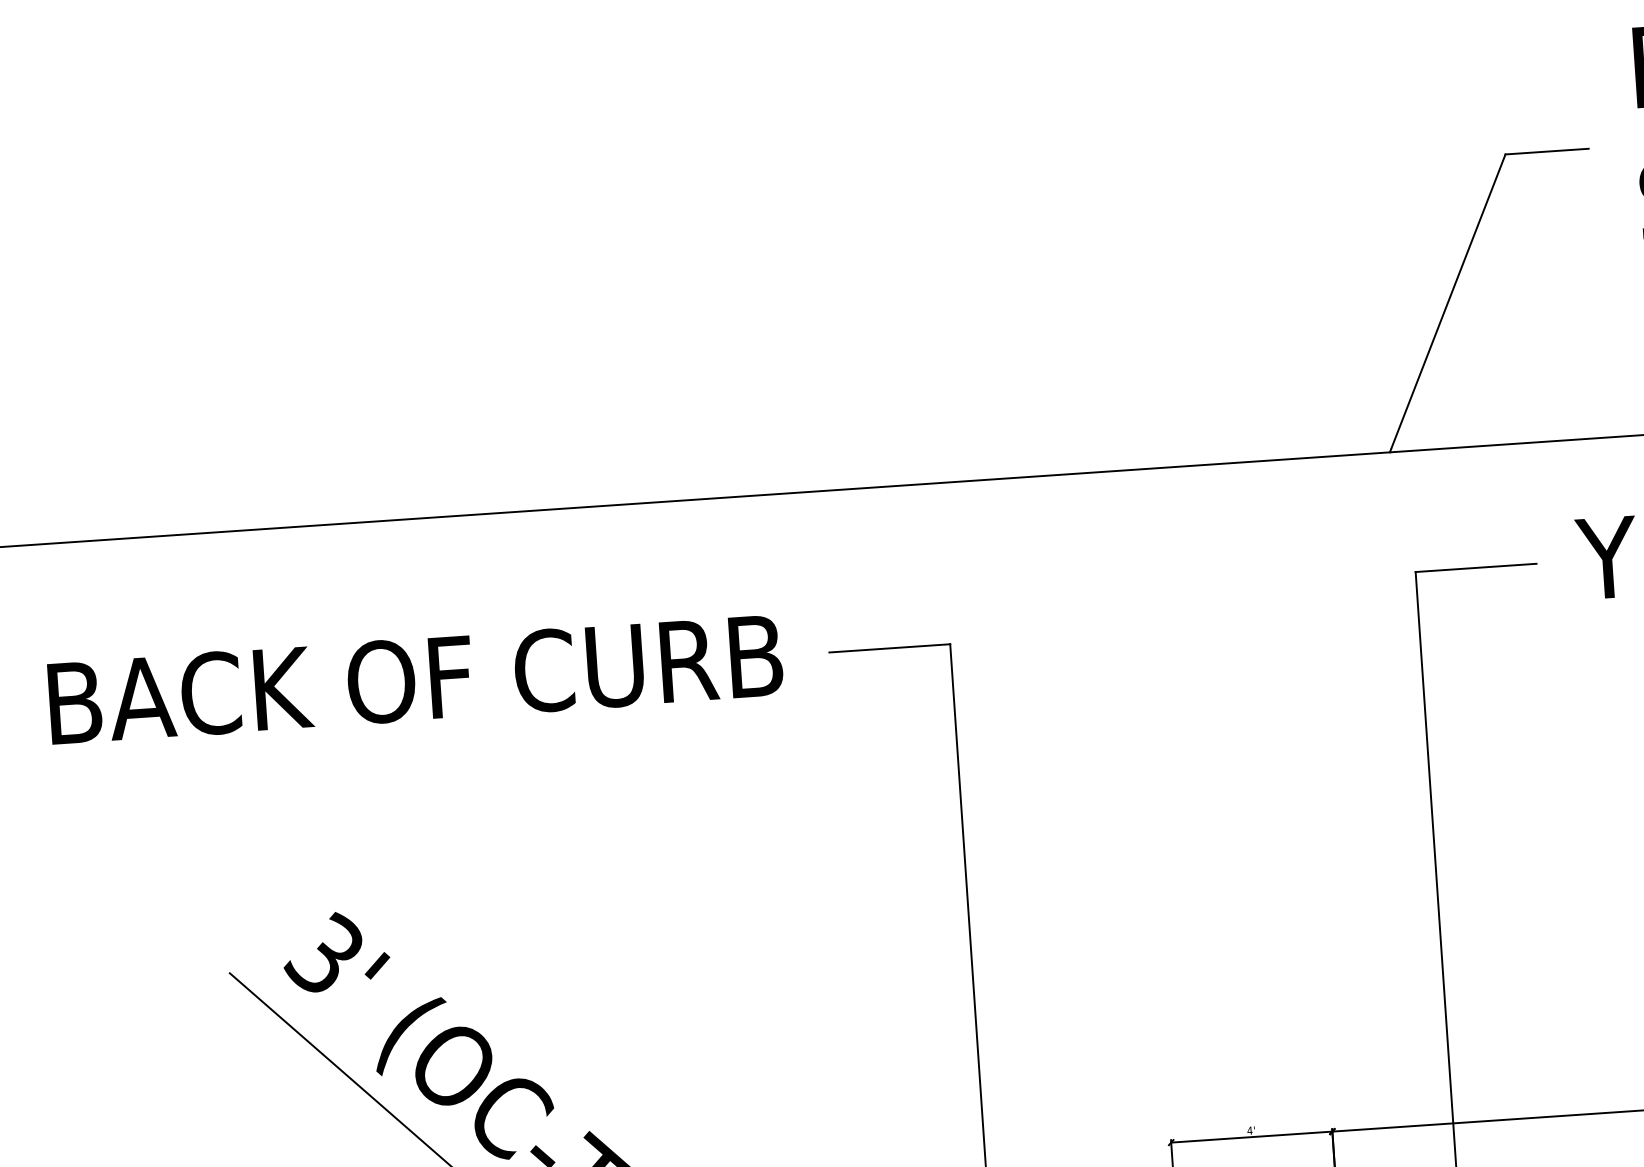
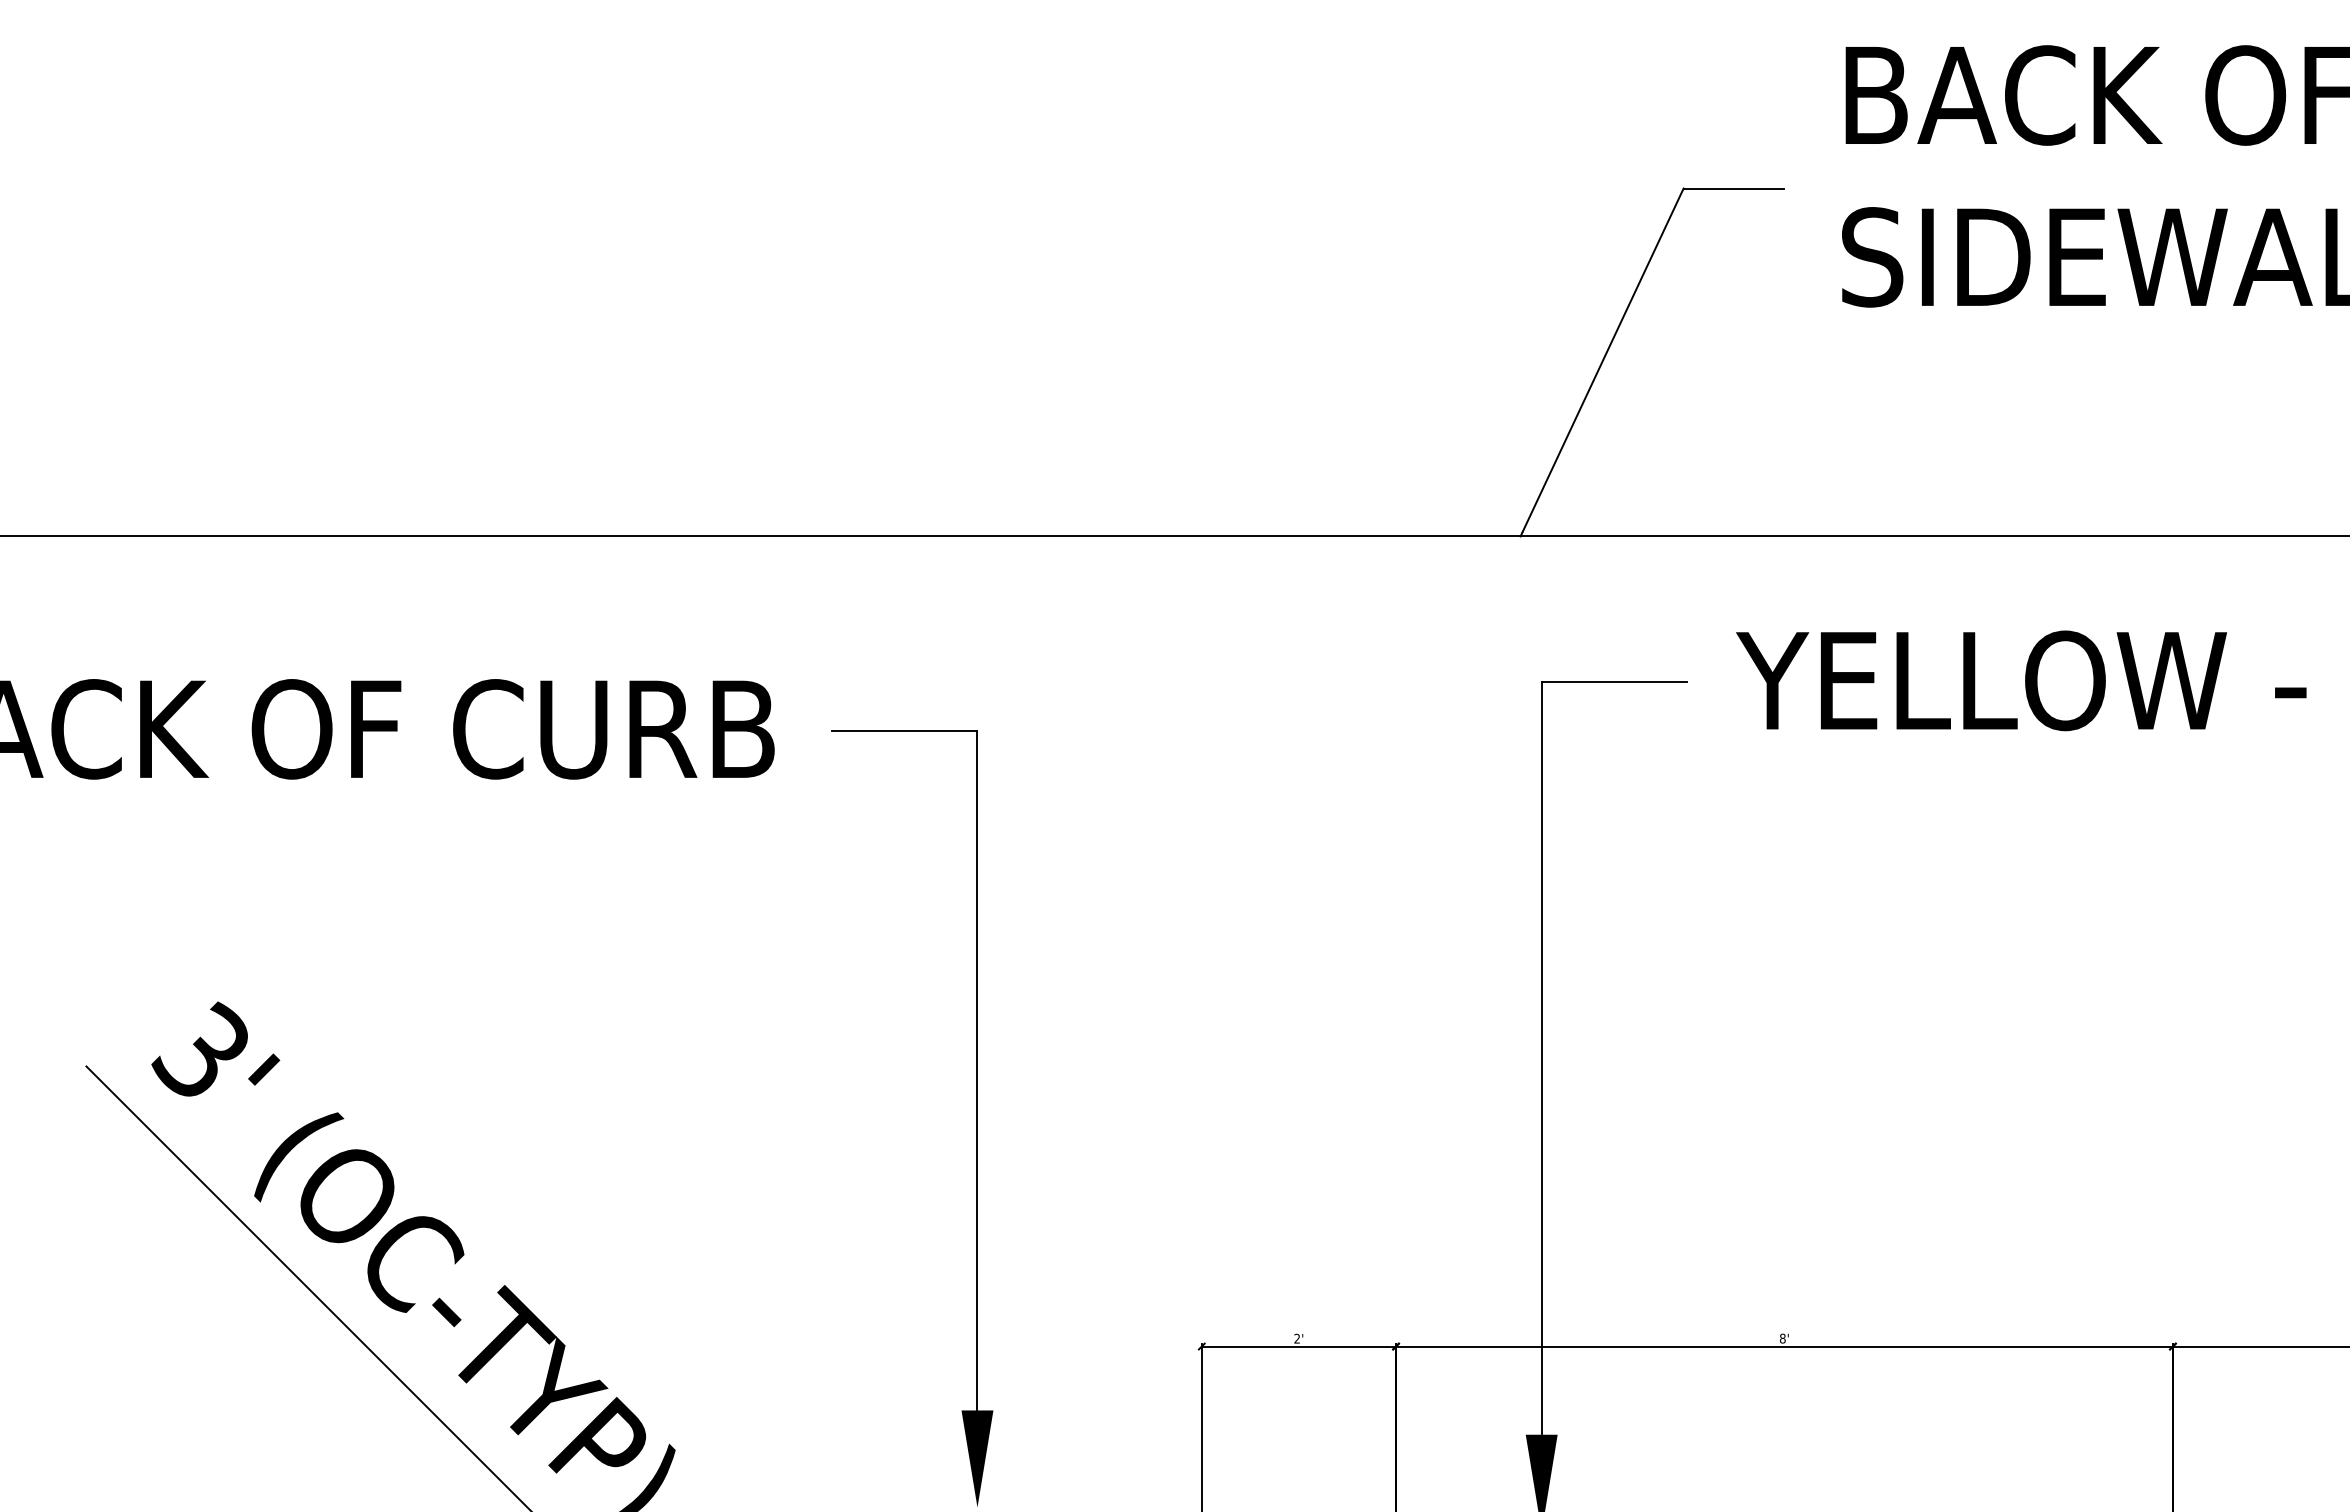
text: (1250, 1130) -> (1297, 1338), 4' -> 2'

